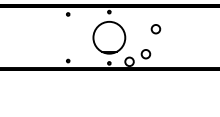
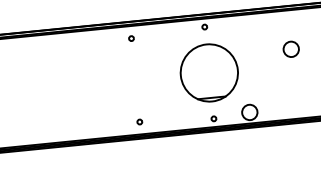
circle: (145, 54) -> (277, 96), removed

